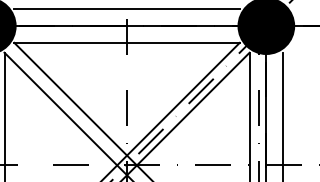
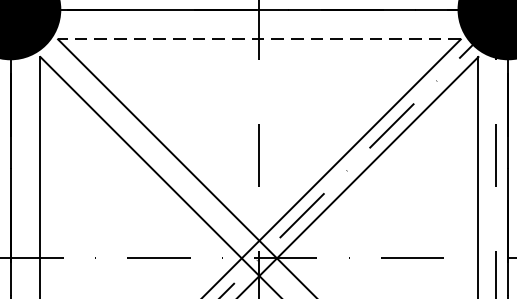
line: (127, 42) -> (260, 38), solid -> dashed

